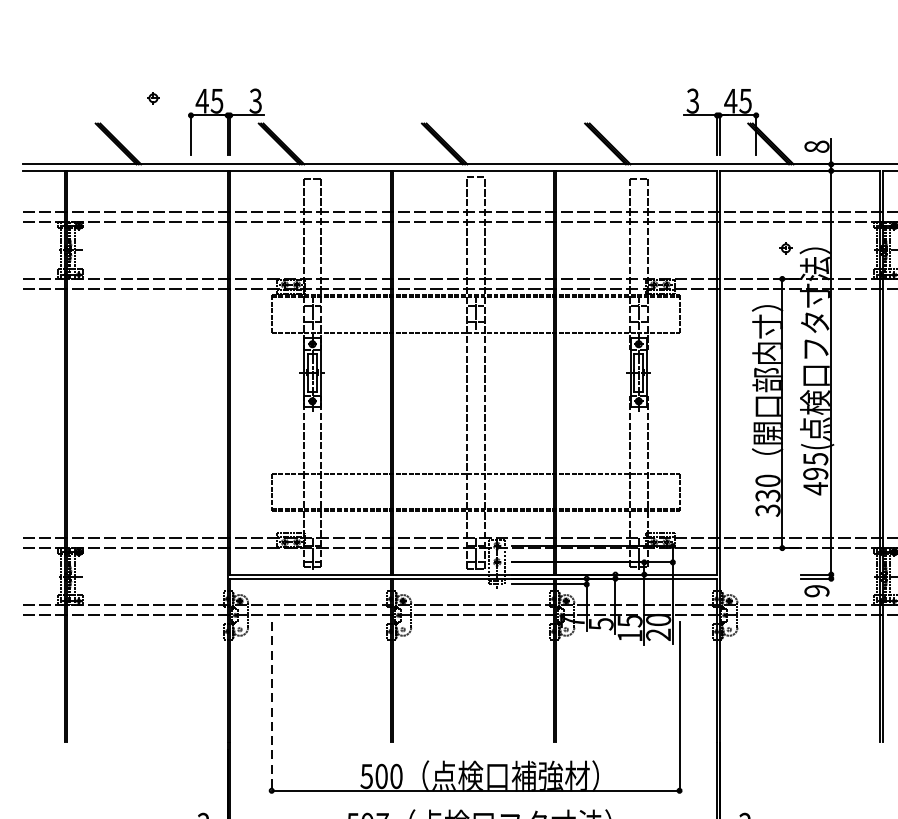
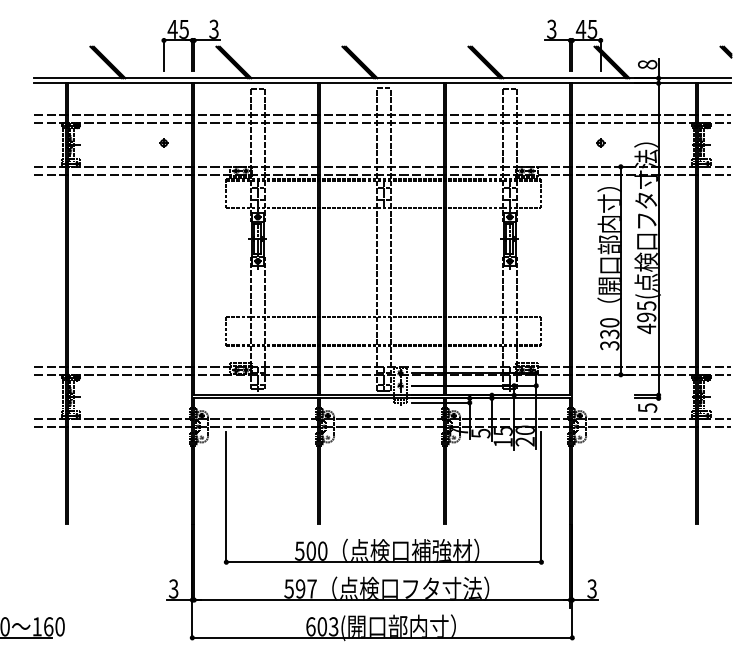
part: (152, 97) -> (163, 142), moved
part: (785, 247) -> (600, 142), moved
text: (816, 590) -> (647, 407), 9 -> 5
line: (271, 706) -> (226, 497), dashed -> solid

